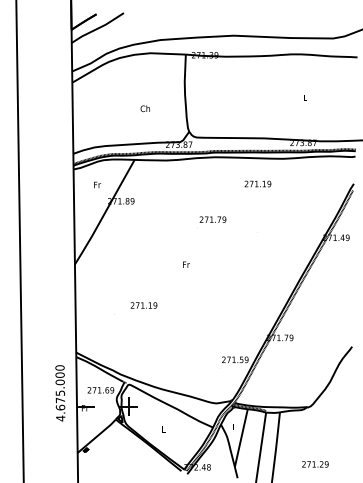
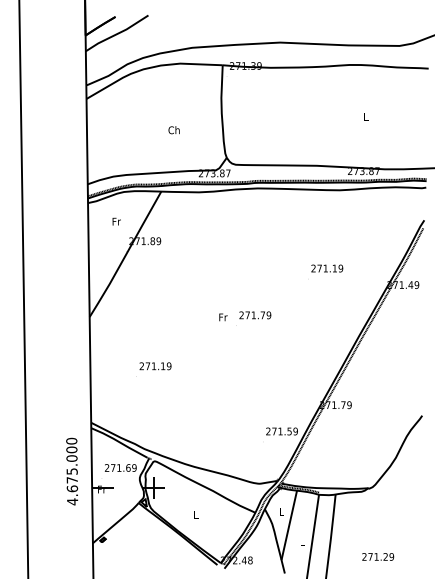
text: (258, 183) -> (327, 268), moved
text: (211, 222) -> (253, 318), moved
text: (143, 305) -> (155, 366), moved

